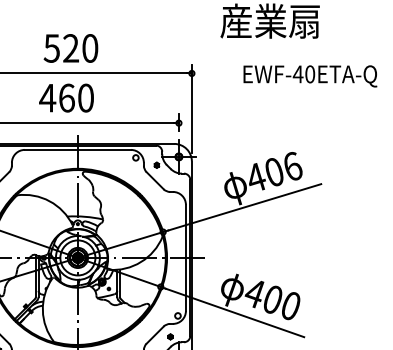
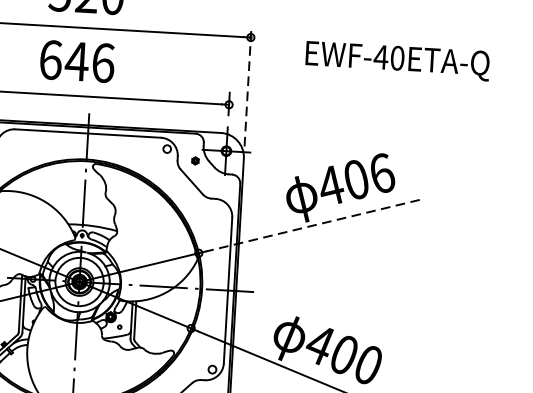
text: (310, 76) -> (397, 61), moved
text: (66, 97) -> (76, 60), 460 -> 646
line: (191, 108) -> (247, 85), solid -> dashed
line: (244, 207) -> (312, 225), solid -> dashed

